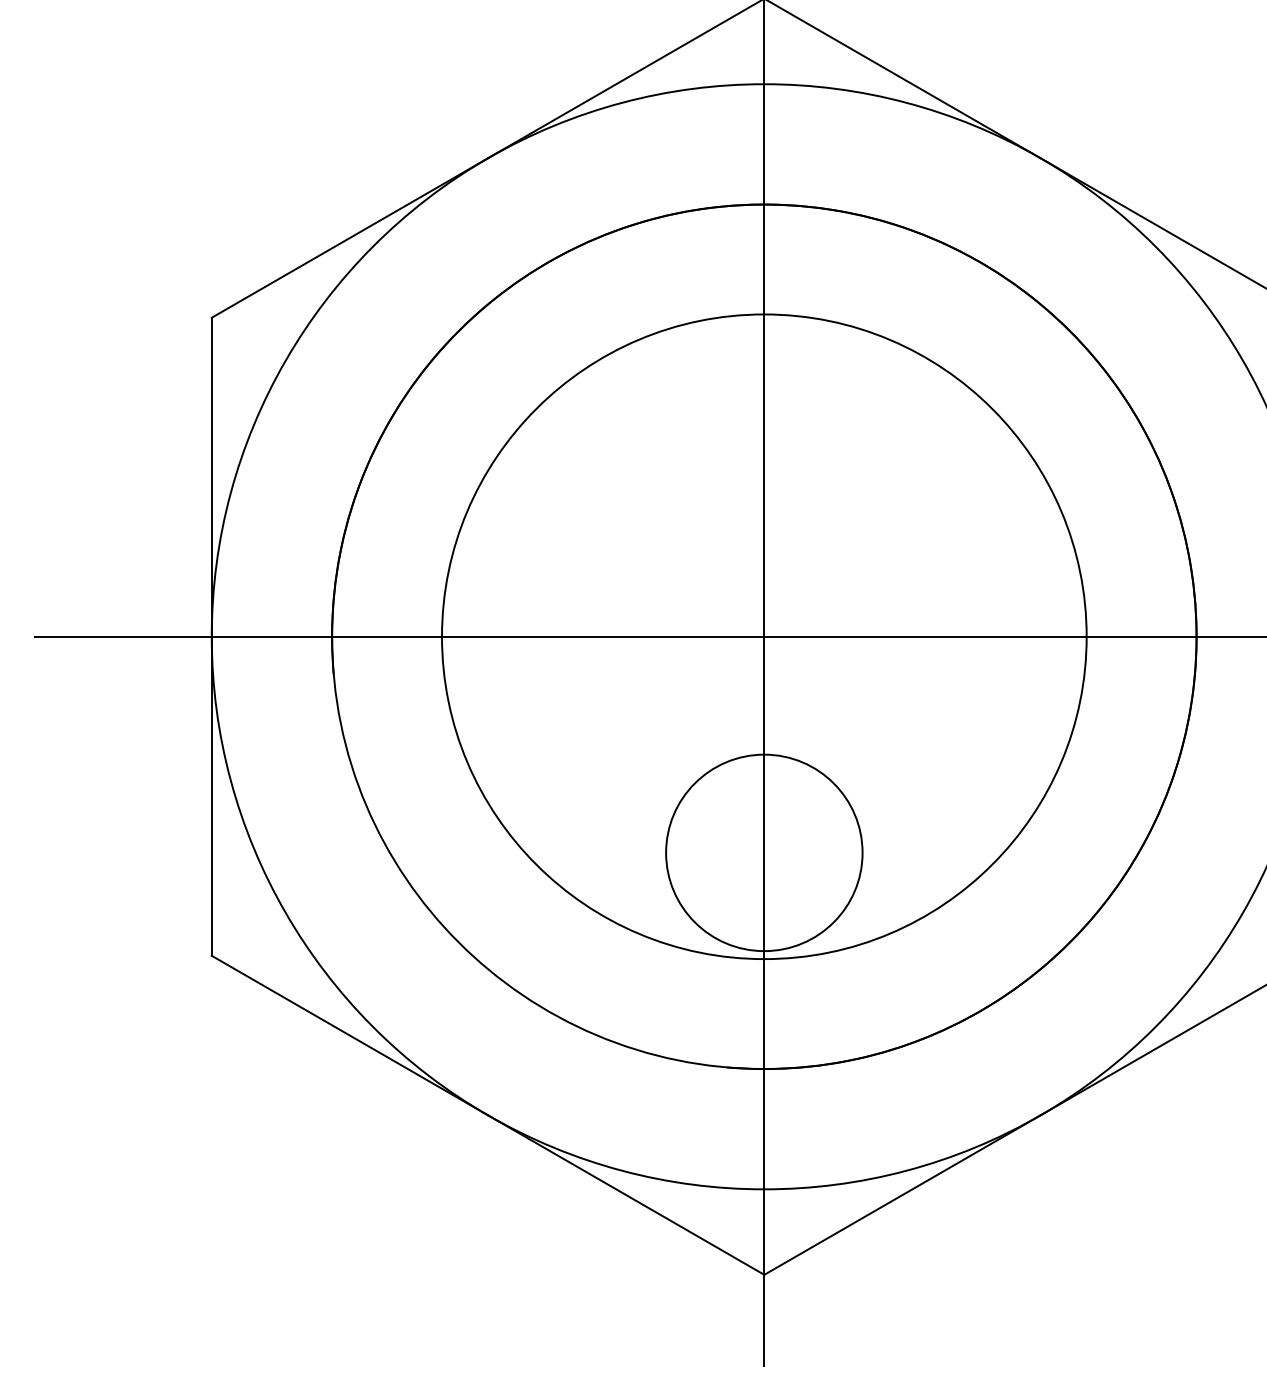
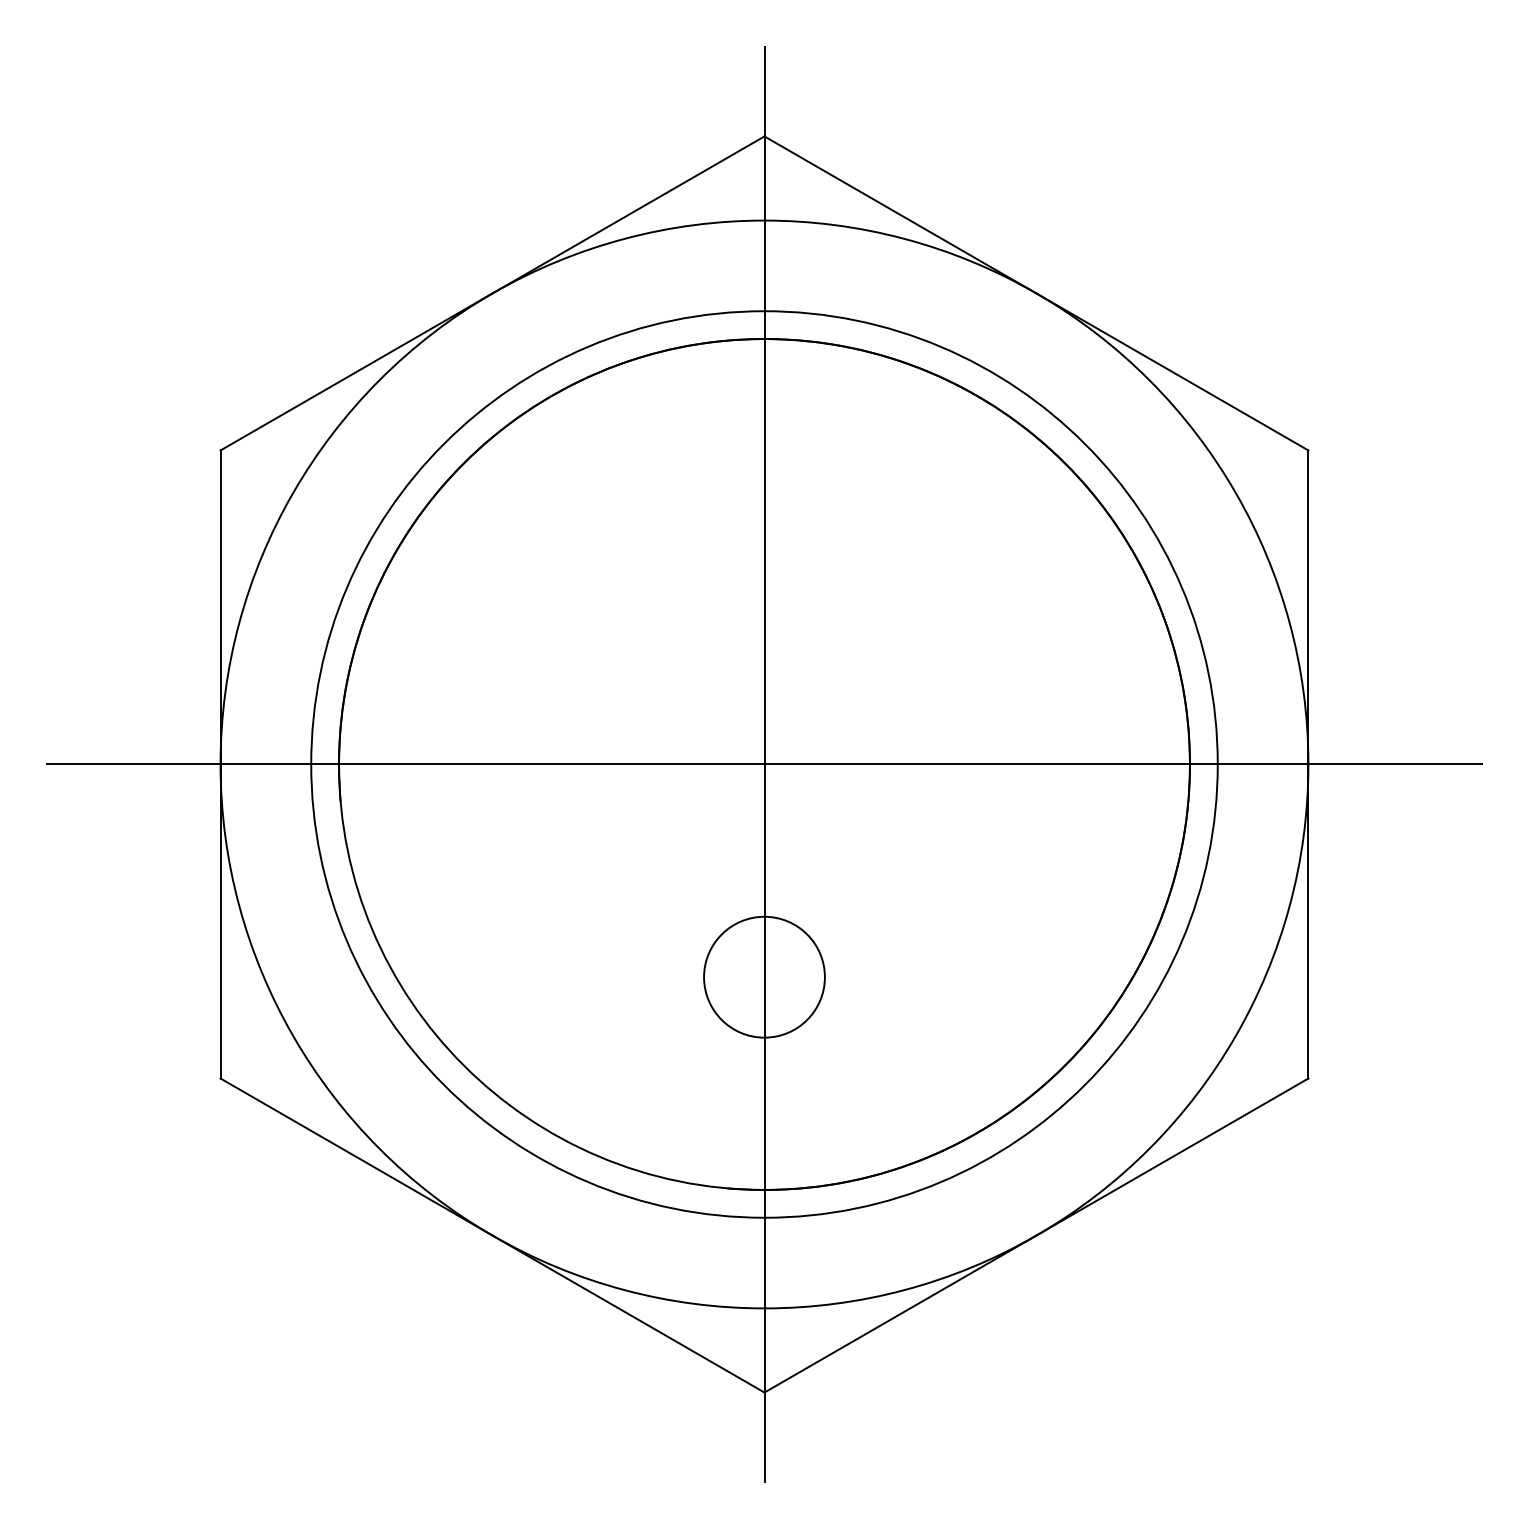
circle: (764, 636) -> (764, 764), size x1.43
circle: (764, 852) -> (764, 976), size x0.62

